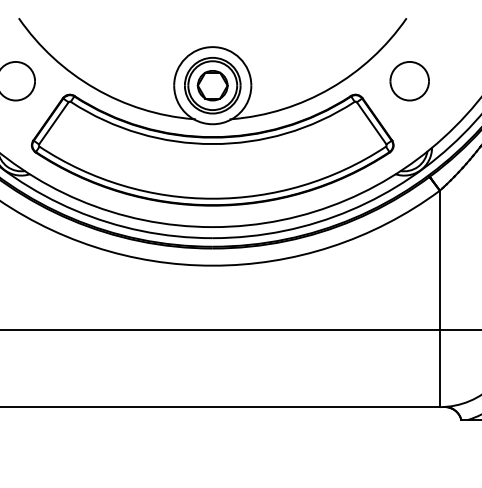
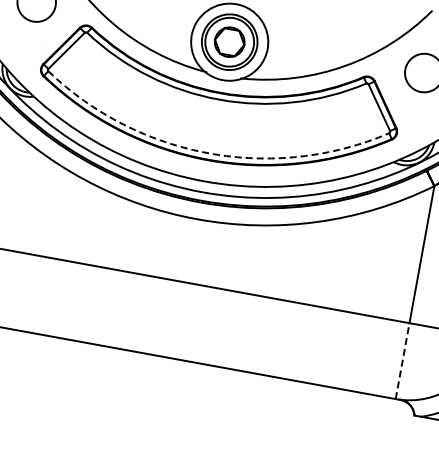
arc: (212, 198) -> (209, 153), solid -> dashed
line: (439, 368) -> (402, 361), solid -> dashed

